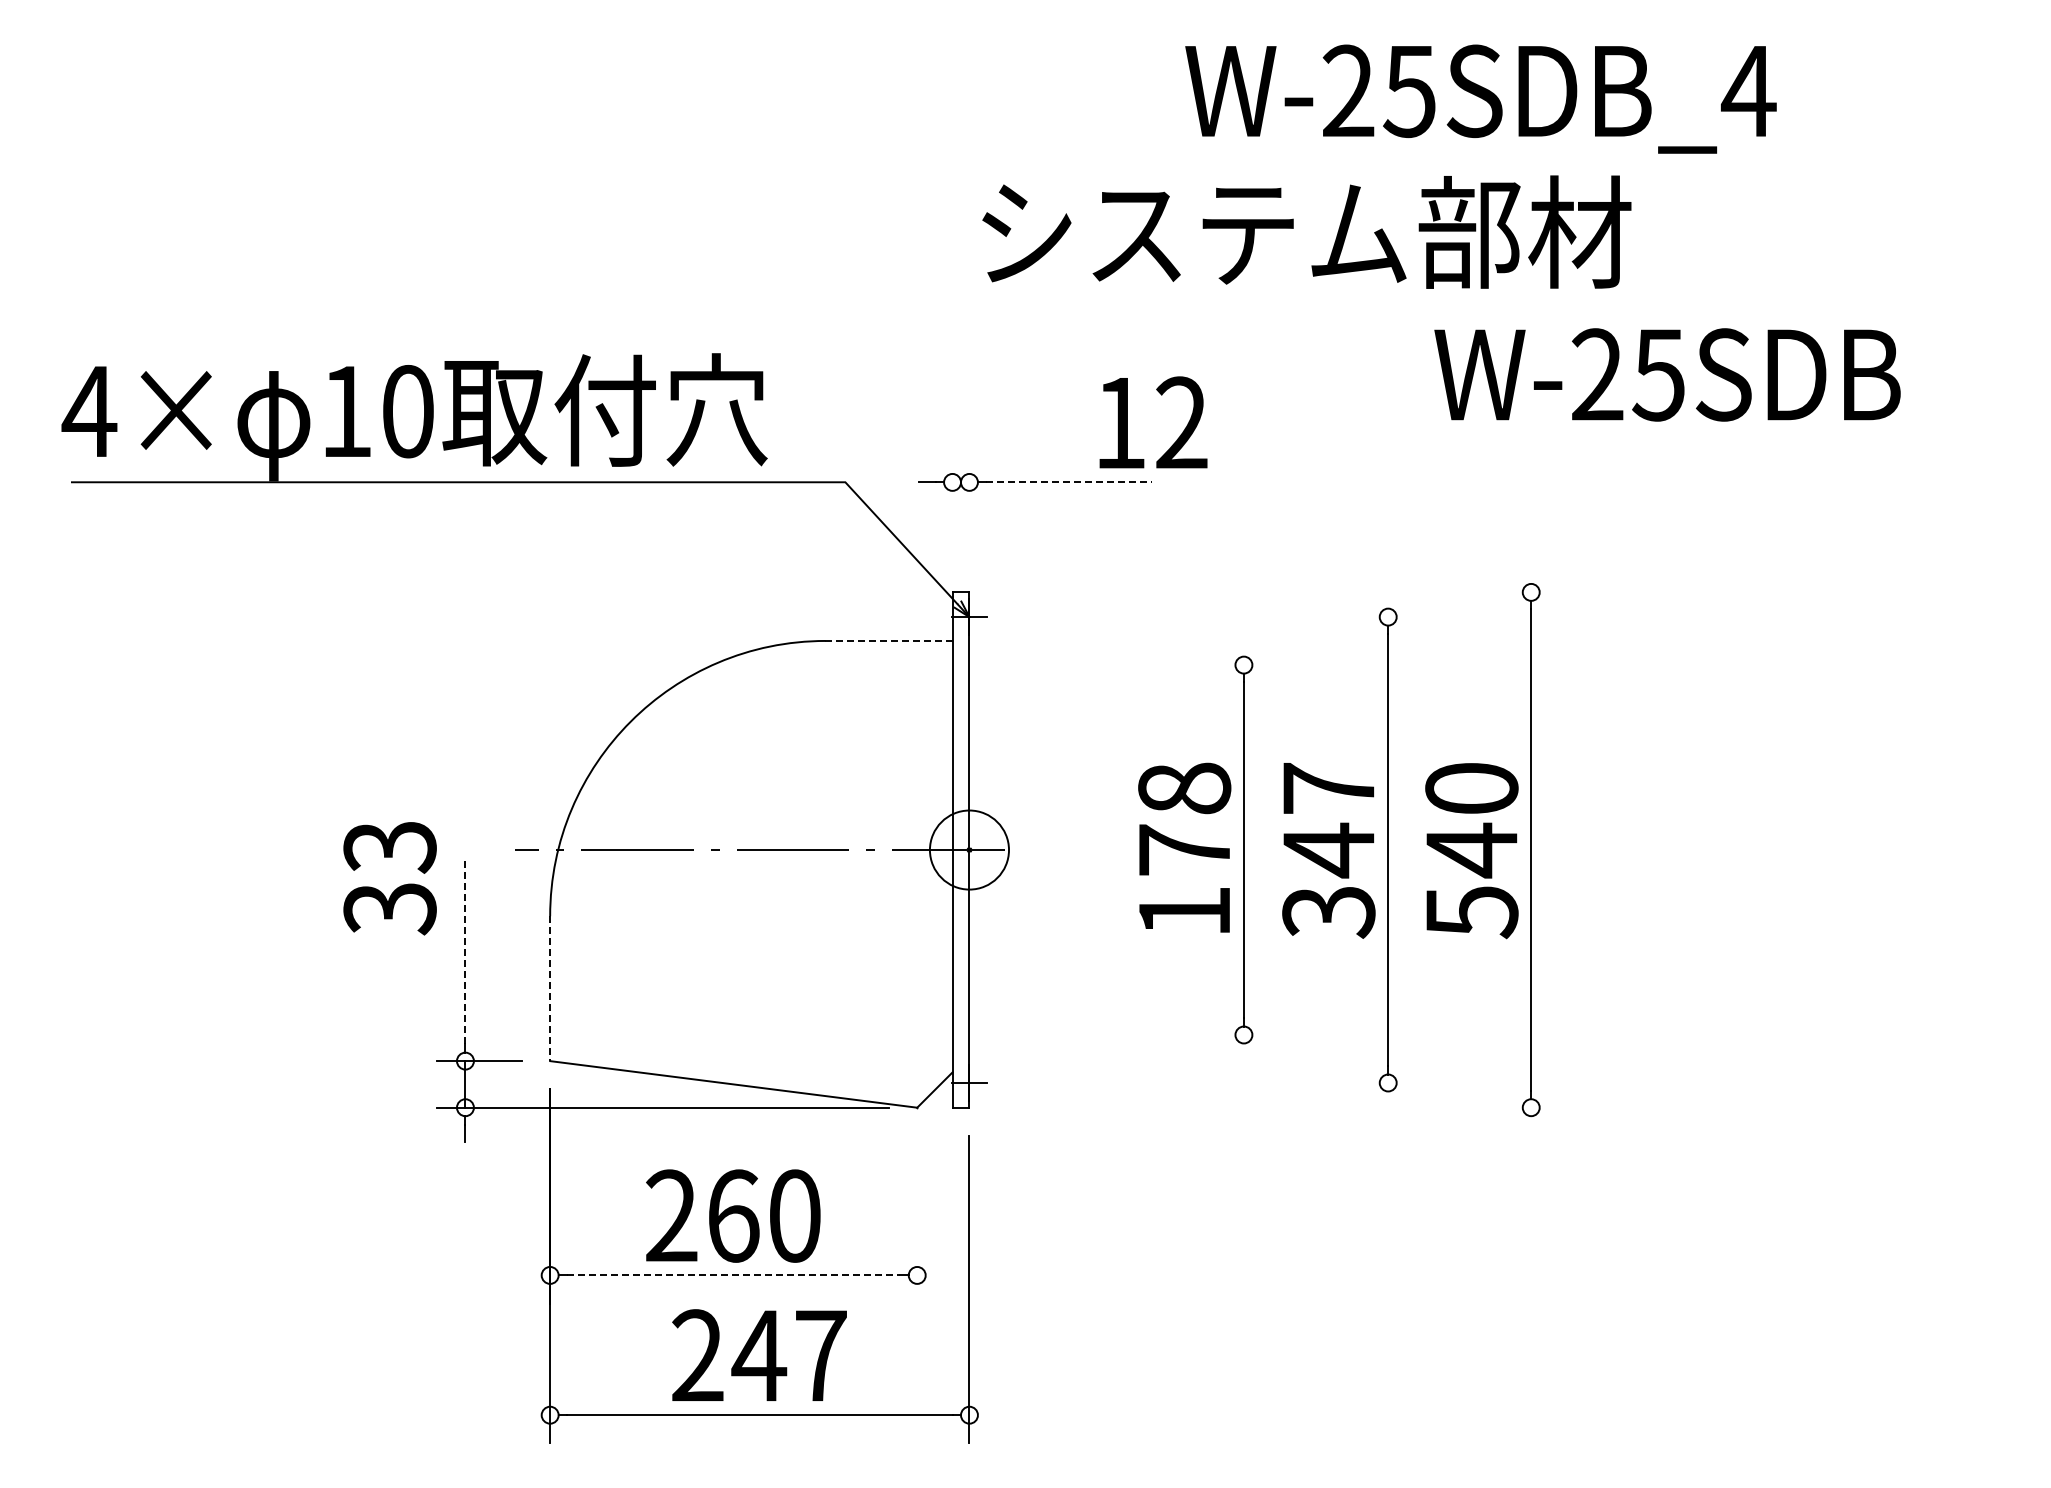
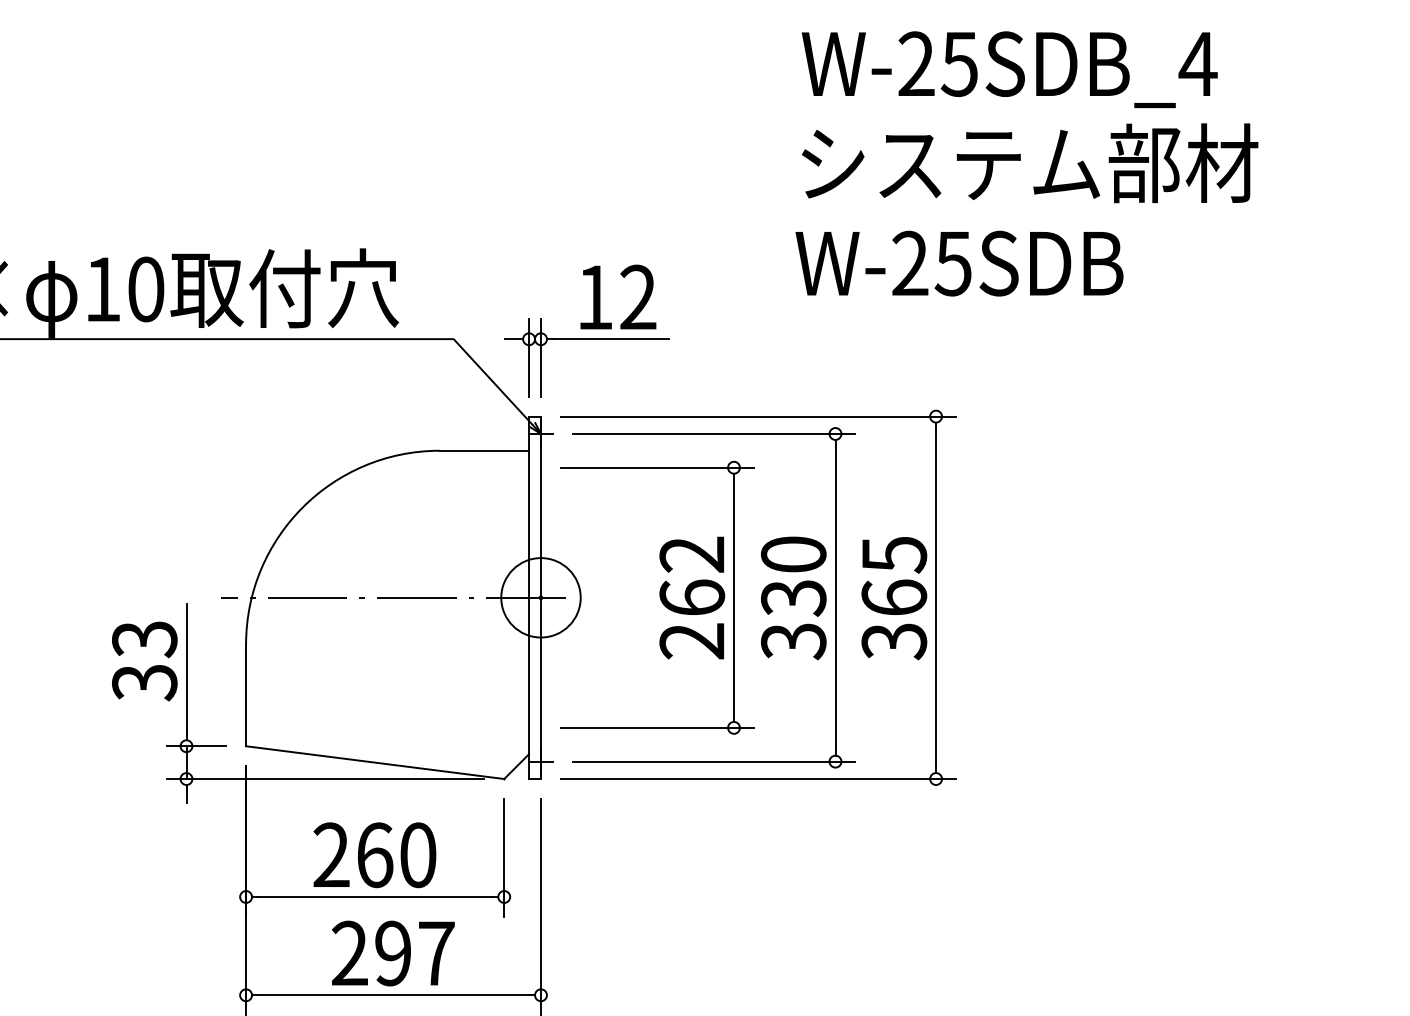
text: (1480, 98) -> (1009, 69), moved
text: (1306, 231) -> (1029, 162), moved
text: (1667, 374) -> (959, 263), moved
text: (1153, 422) -> (618, 297), moved
line: (1069, 482) -> (611, 339), dashed -> solid
line: (952, 509) -> (529, 358), added
line: (969, 509) -> (541, 358), added
line: (1278, 592) -> (758, 416), added
line: (1215, 617) -> (714, 434), added
line: (889, 640) -> (484, 450), dashed -> solid
line: (1134, 665) -> (657, 468), added
text: (1328, 820) -> (793, 577), 347 -> 330
circle: (969, 849) -> (541, 597), size x1.43
text: (1184, 849) -> (692, 597), 178 -> 262
text: (1471, 851) -> (894, 598), 540 -> 365
text: (389, 878) -> (144, 661), moved
line: (465, 951) -> (186, 669), dashed -> solid
line: (550, 989) -> (246, 695), dashed -> solid
line: (1134, 1035) -> (657, 728), added
line: (1215, 1083) -> (714, 761), added
line: (1278, 1107) -> (758, 778), added
line: (917, 1219) -> (504, 857), added
line: (733, 1275) -> (375, 897), dashed -> solid
text: (759, 1355) -> (393, 953), 247 -> 297

